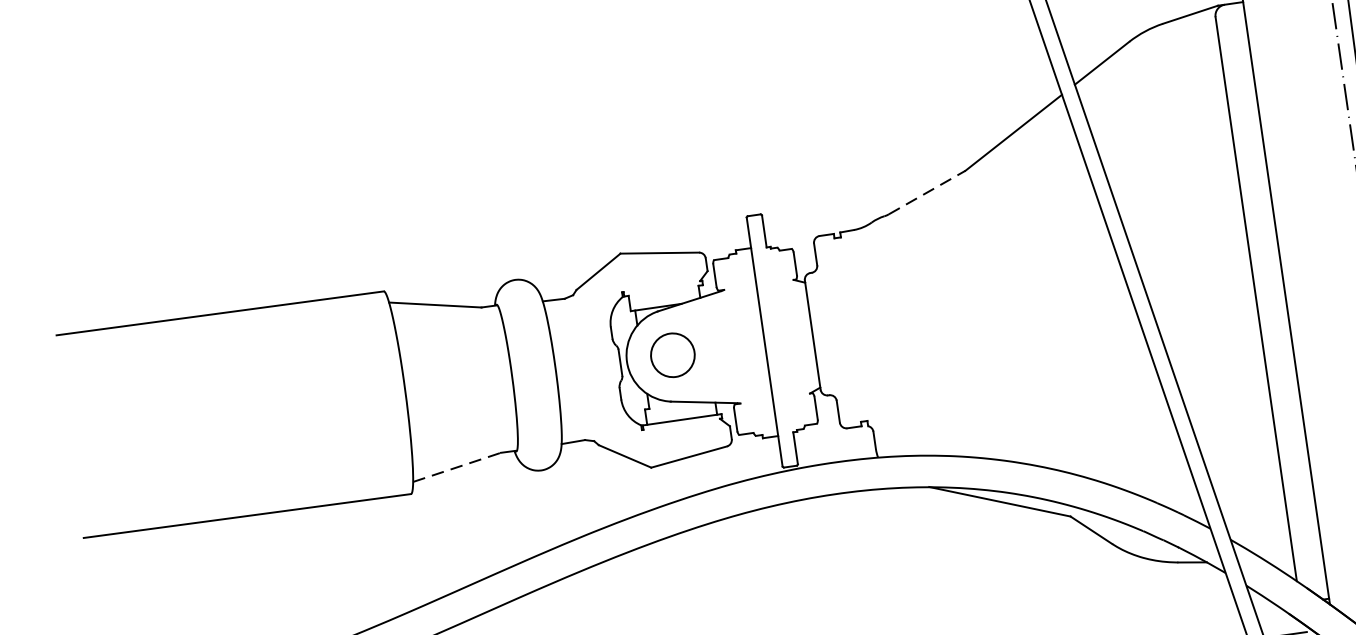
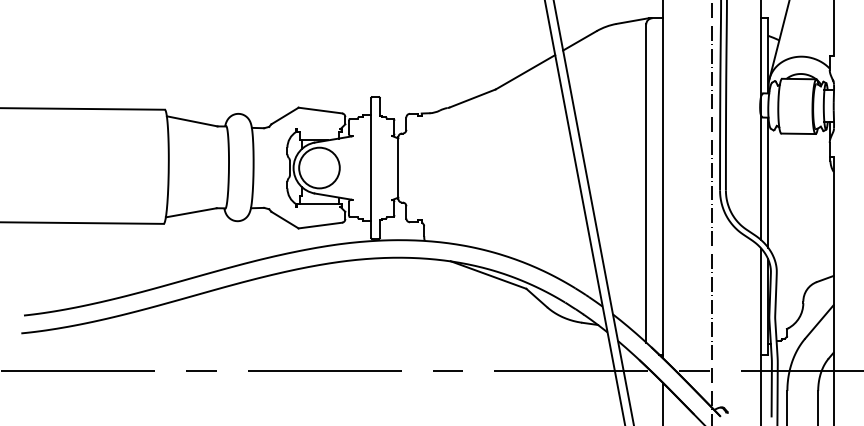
line: (926, 192) -> (472, 98), dashed -> solid
circle: (672, 354) -> (319, 167), size x1.67
line: (457, 466) -> (191, 212), dashed -> solid

